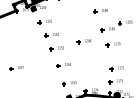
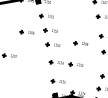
part: (28, 41) -> (26, 32), added
part: (83, 63) -> (76, 65), added

